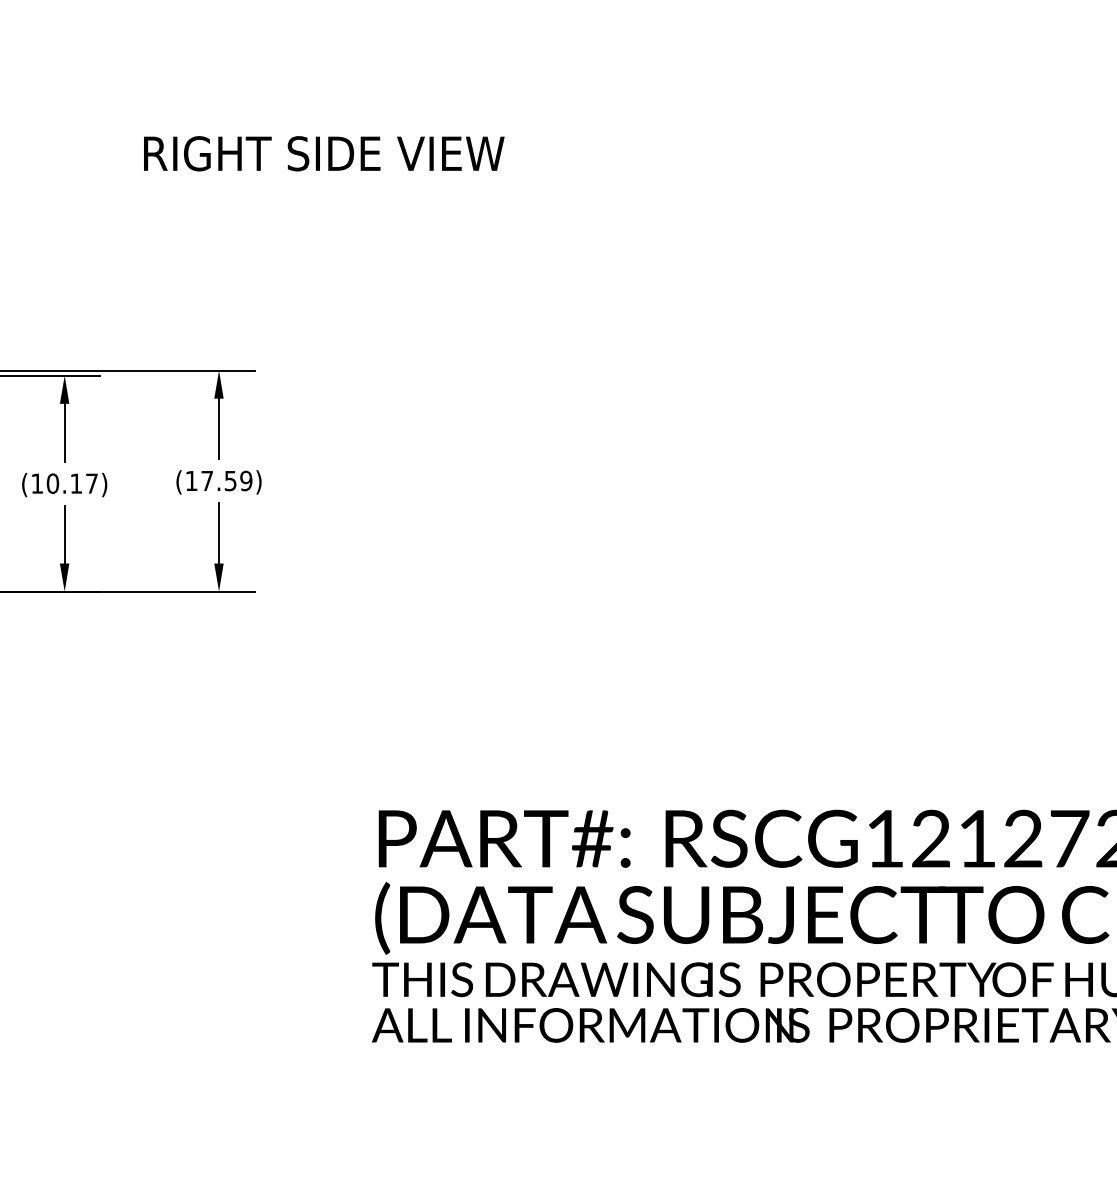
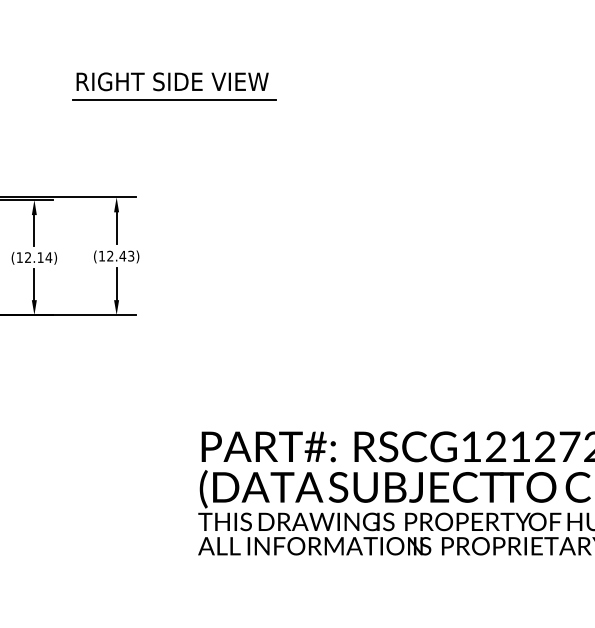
line: (327, 186) -> (174, 99), added
text: (226, 479) -> (120, 255), (17.59) -> (12.43)
text: (72, 483) -> (38, 257), (10.17) -> (12.14)

